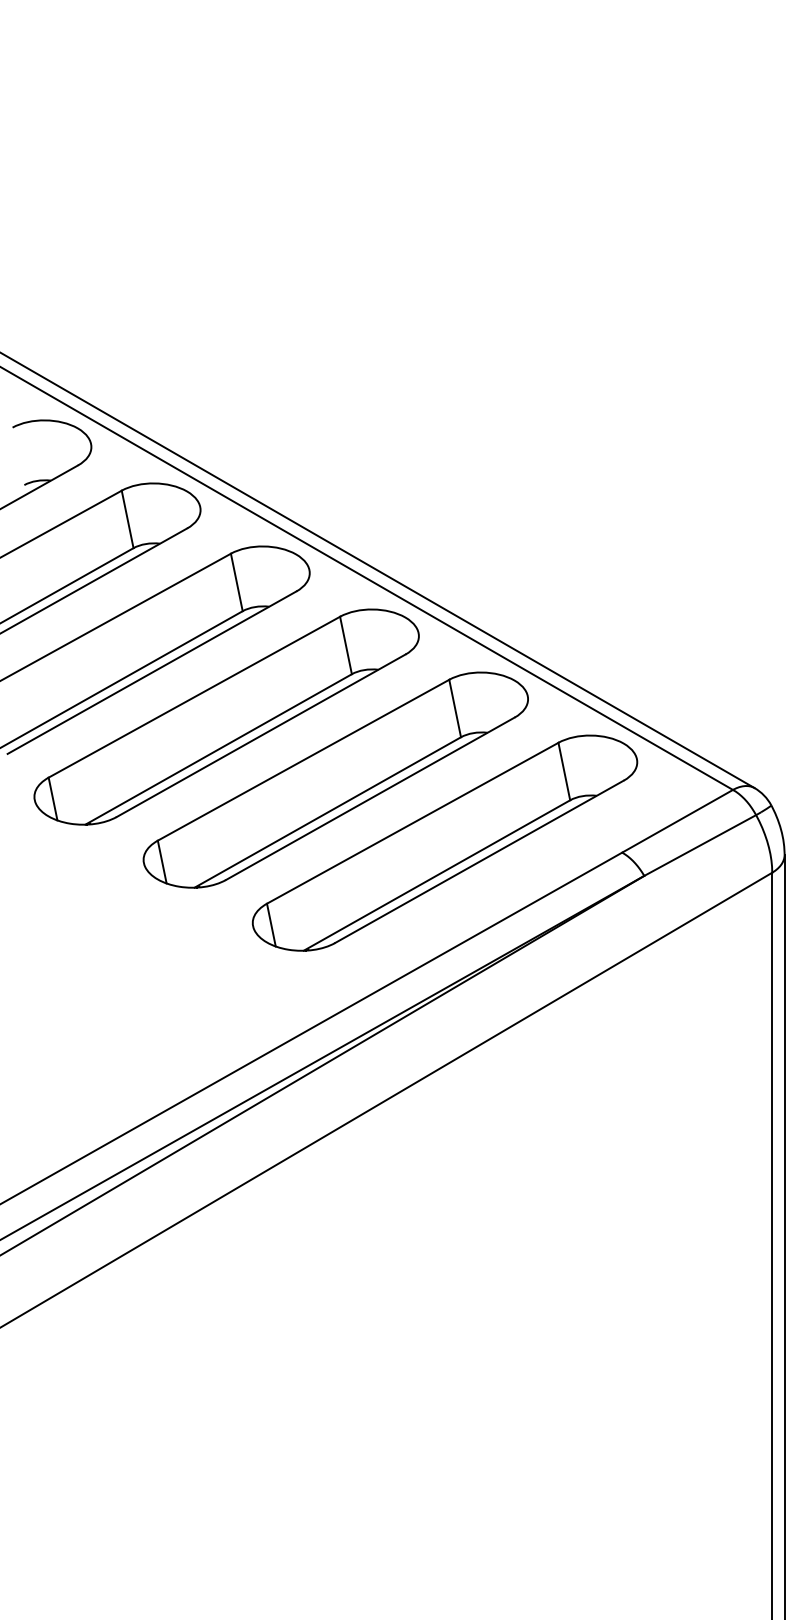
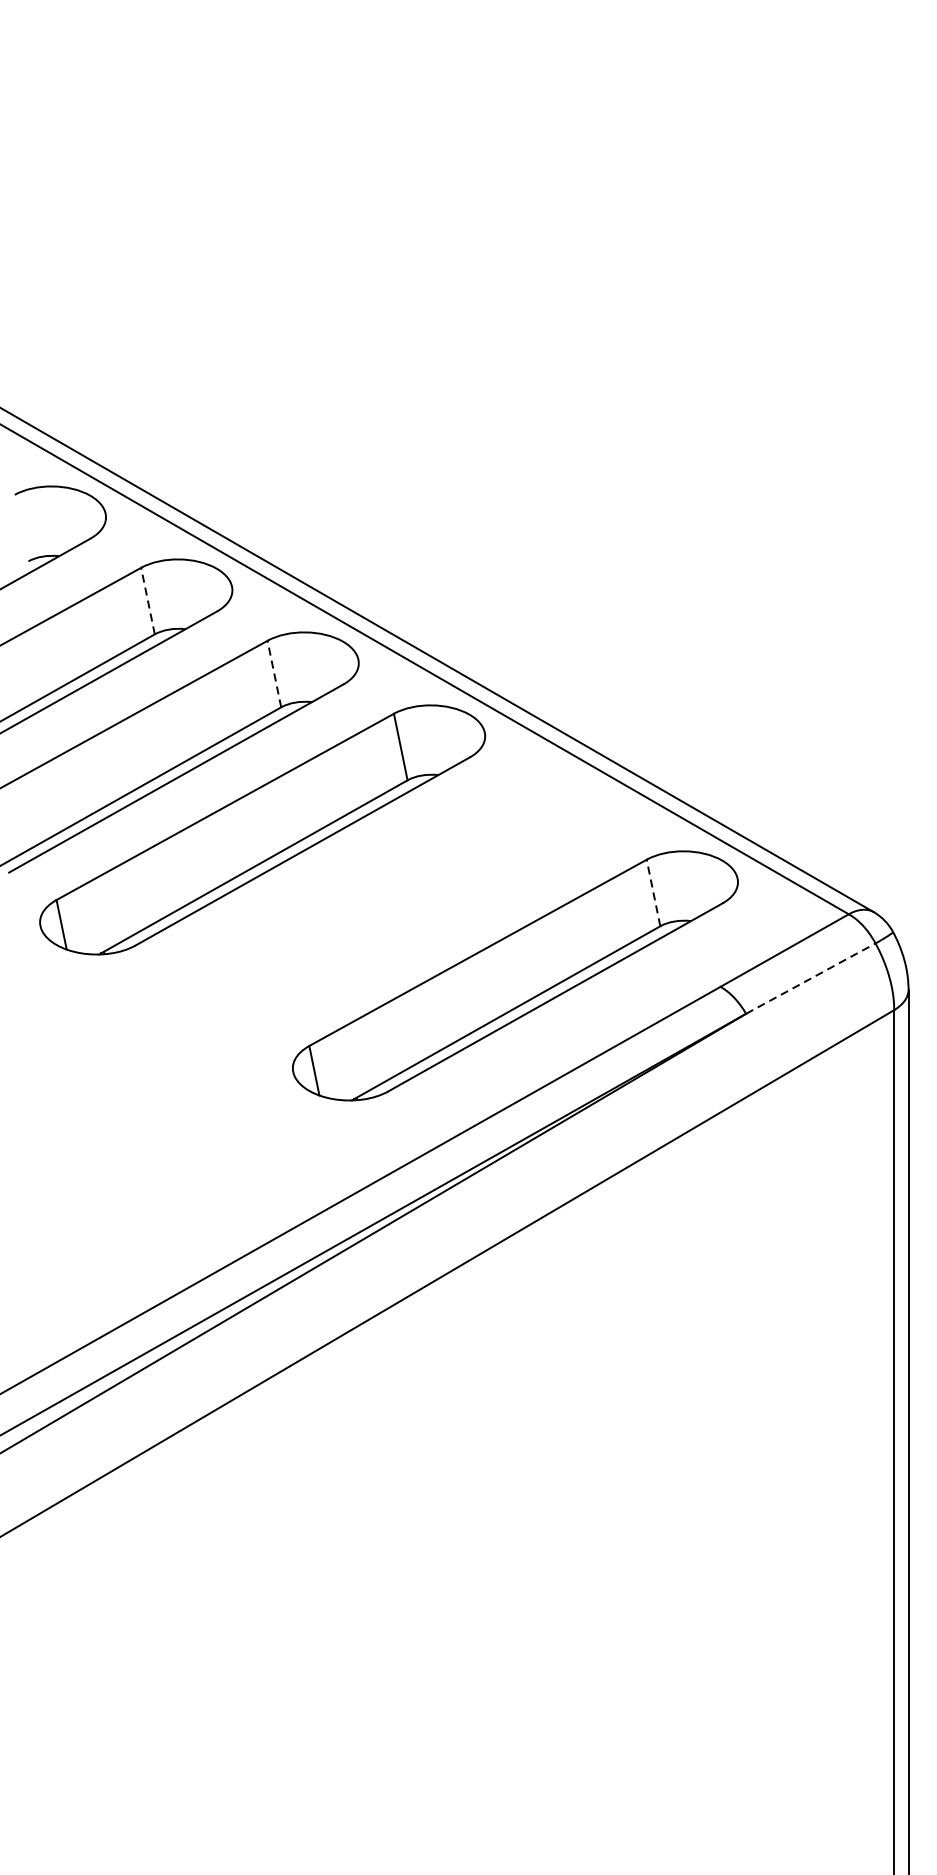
line: (127, 518) -> (147, 600), solid -> dashed
line: (236, 581) -> (274, 672), solid -> dashed
line: (564, 771) -> (653, 892), solid -> dashed
part: (335, 779) -> (388, 902), removed
line: (699, 845) -> (810, 978), solid -> dashed

